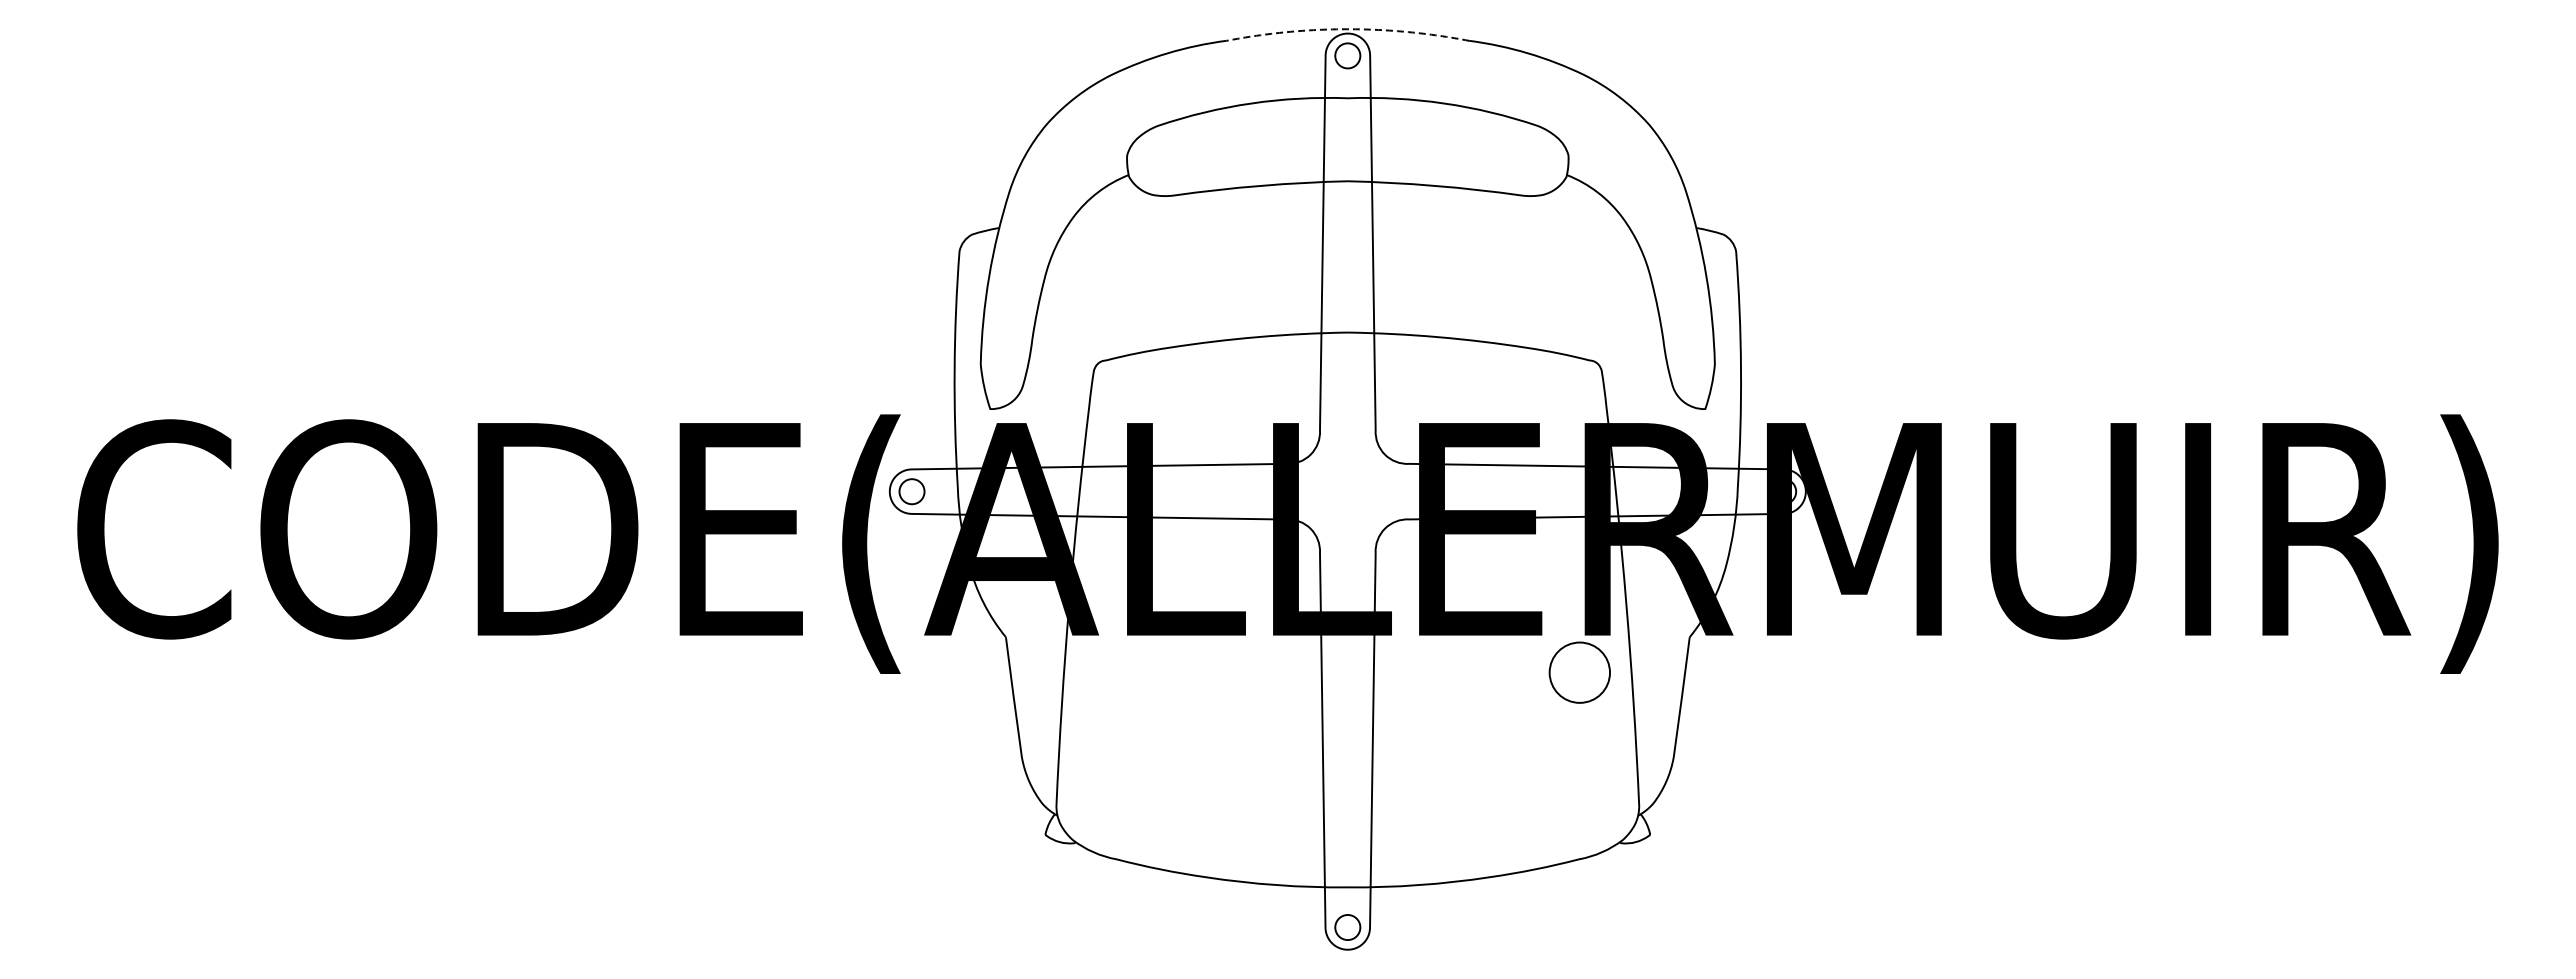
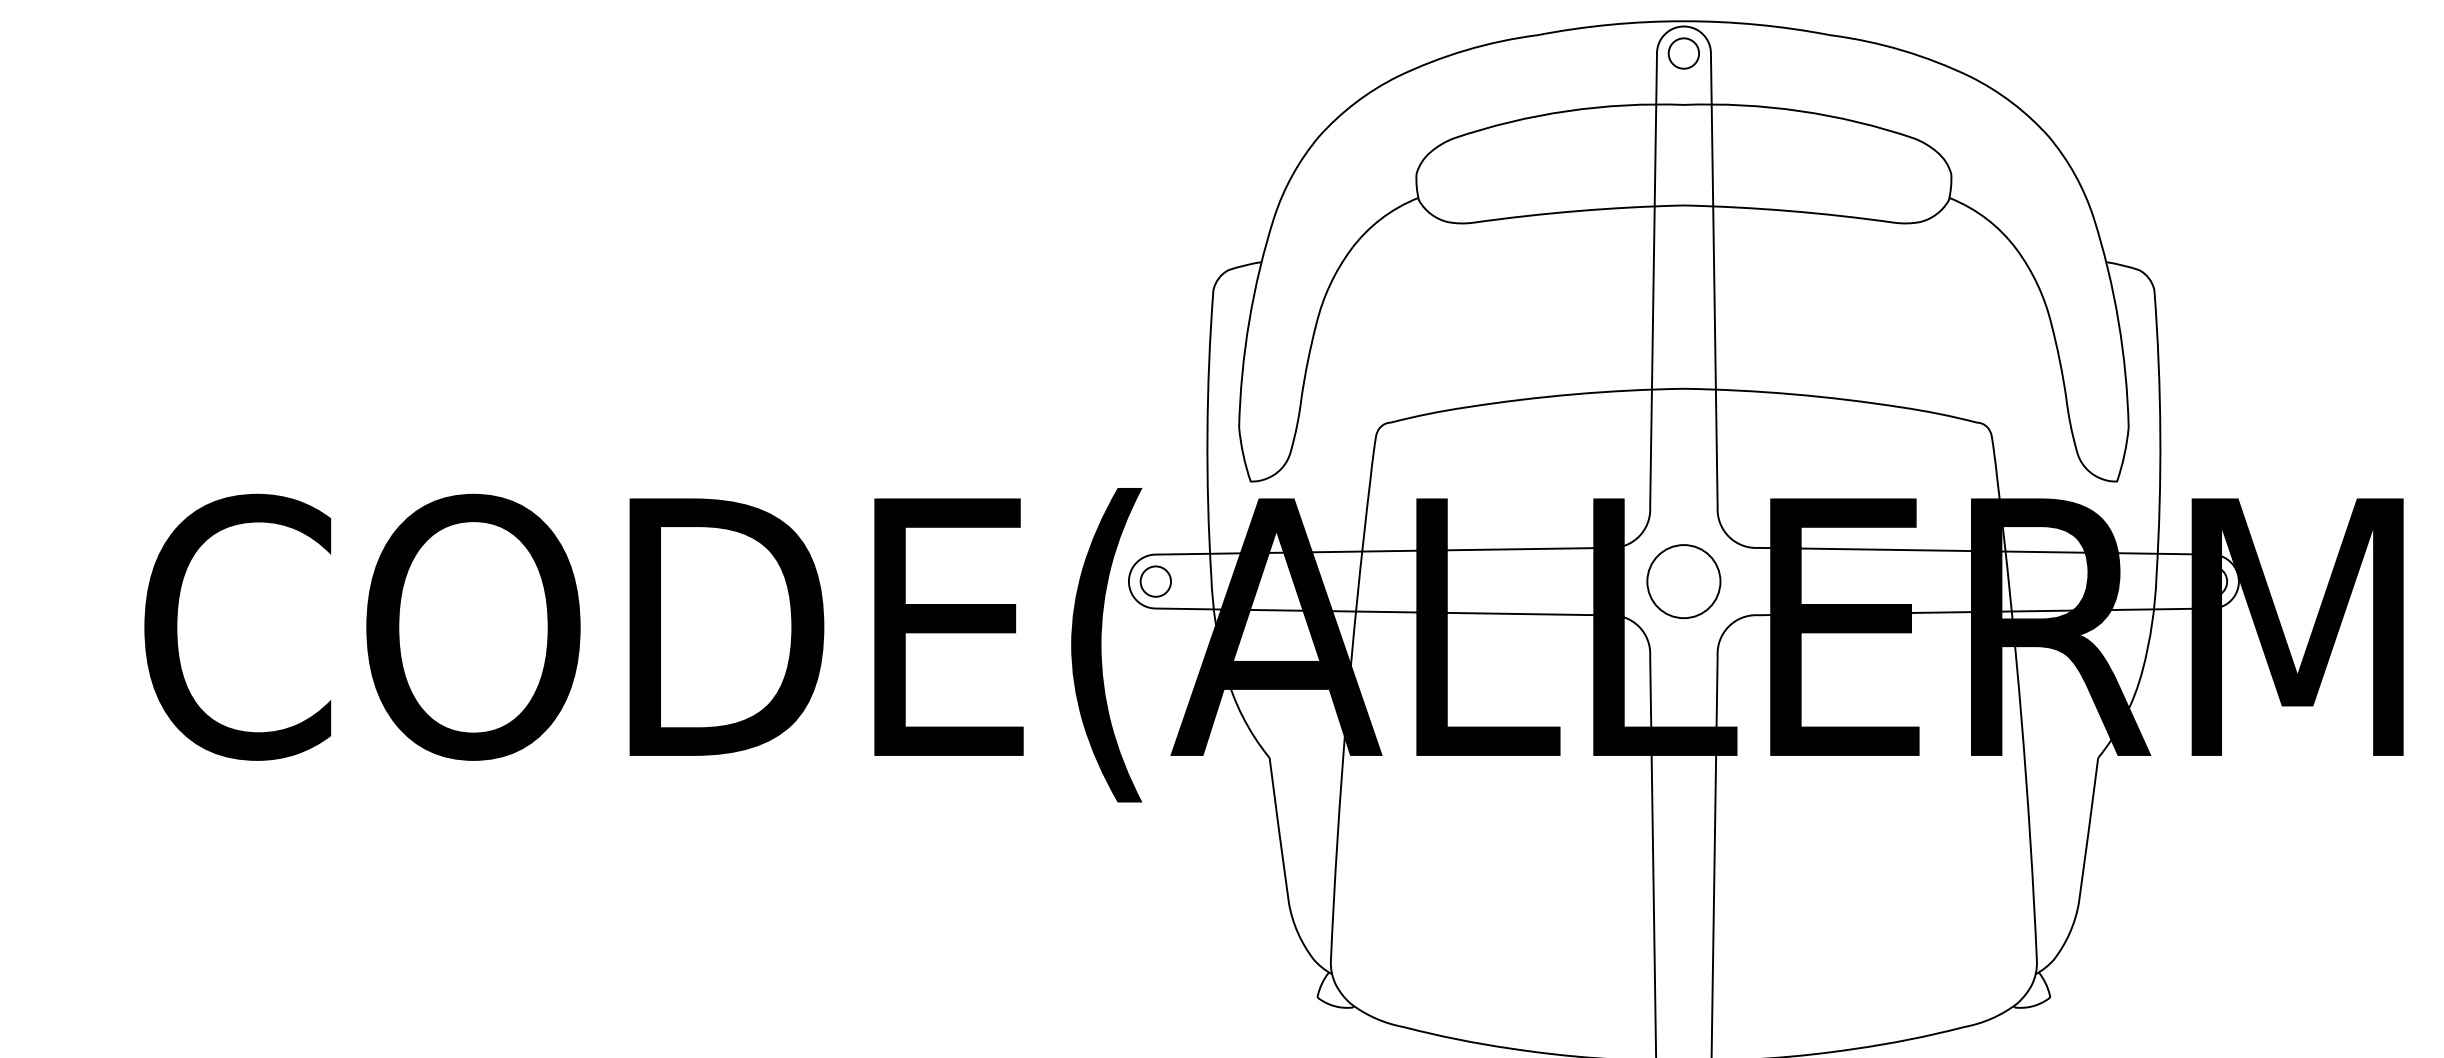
arc: (1347, 29) -> (1683, 21), dashed -> solid
circle: (1579, 672) -> (1683, 581), moved

